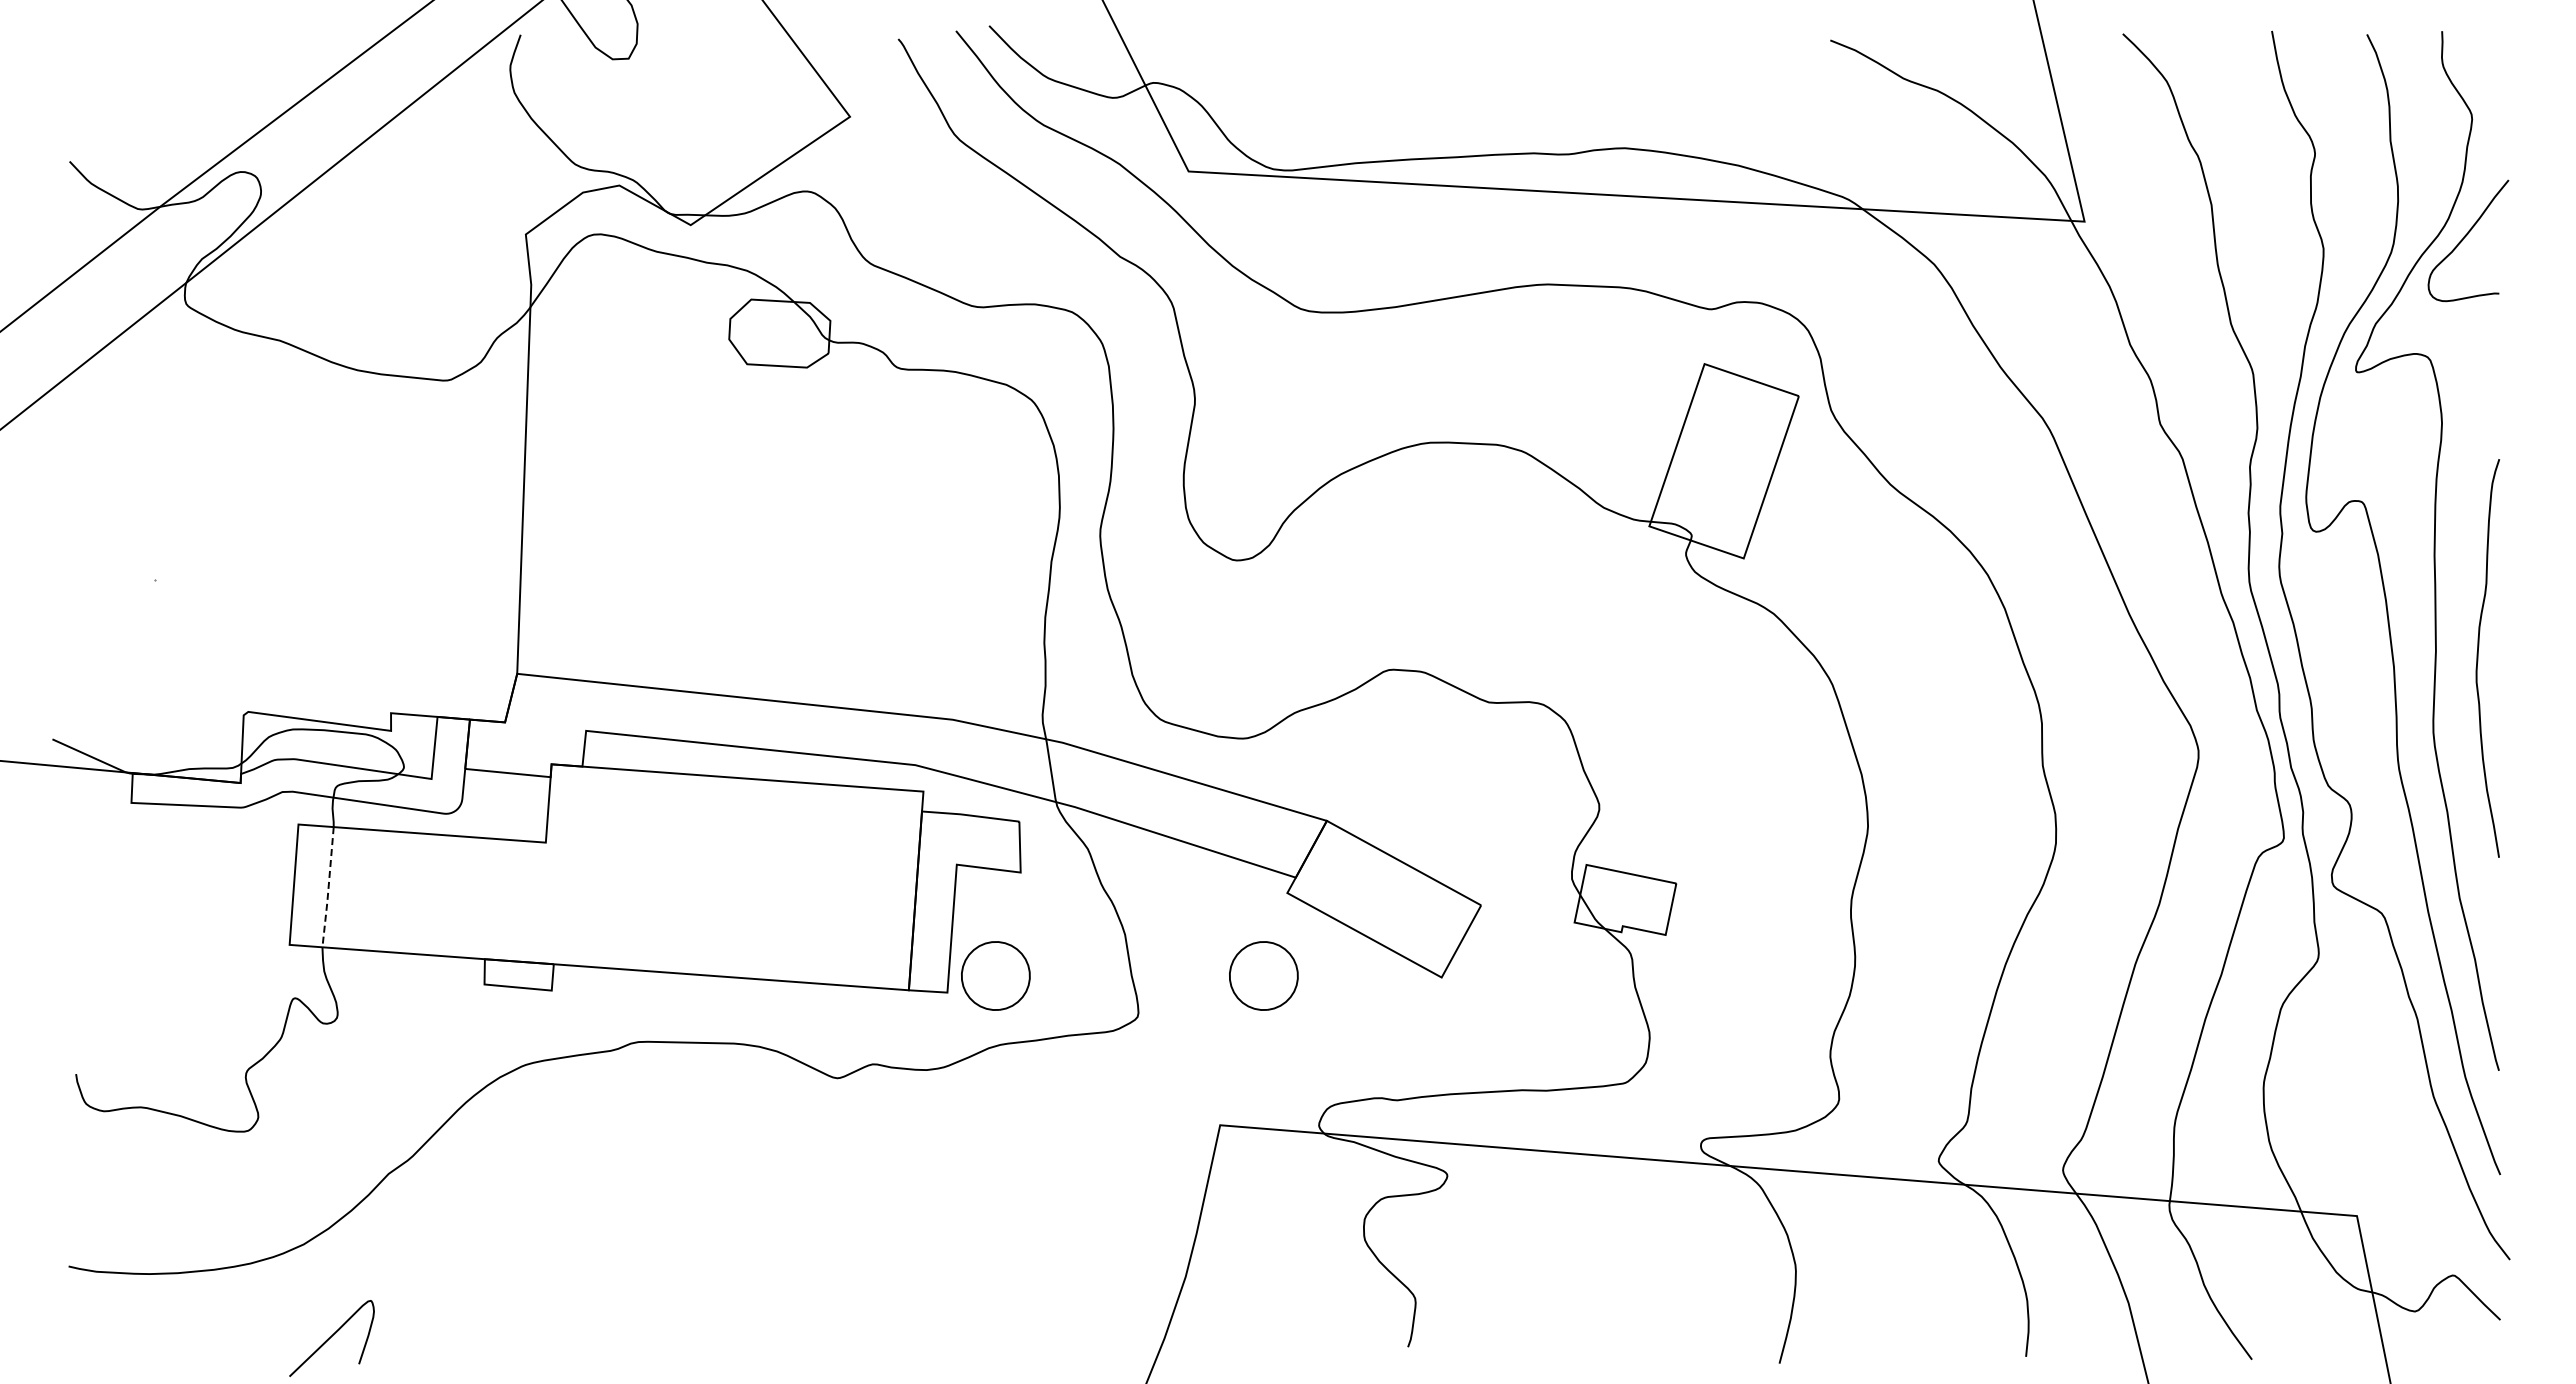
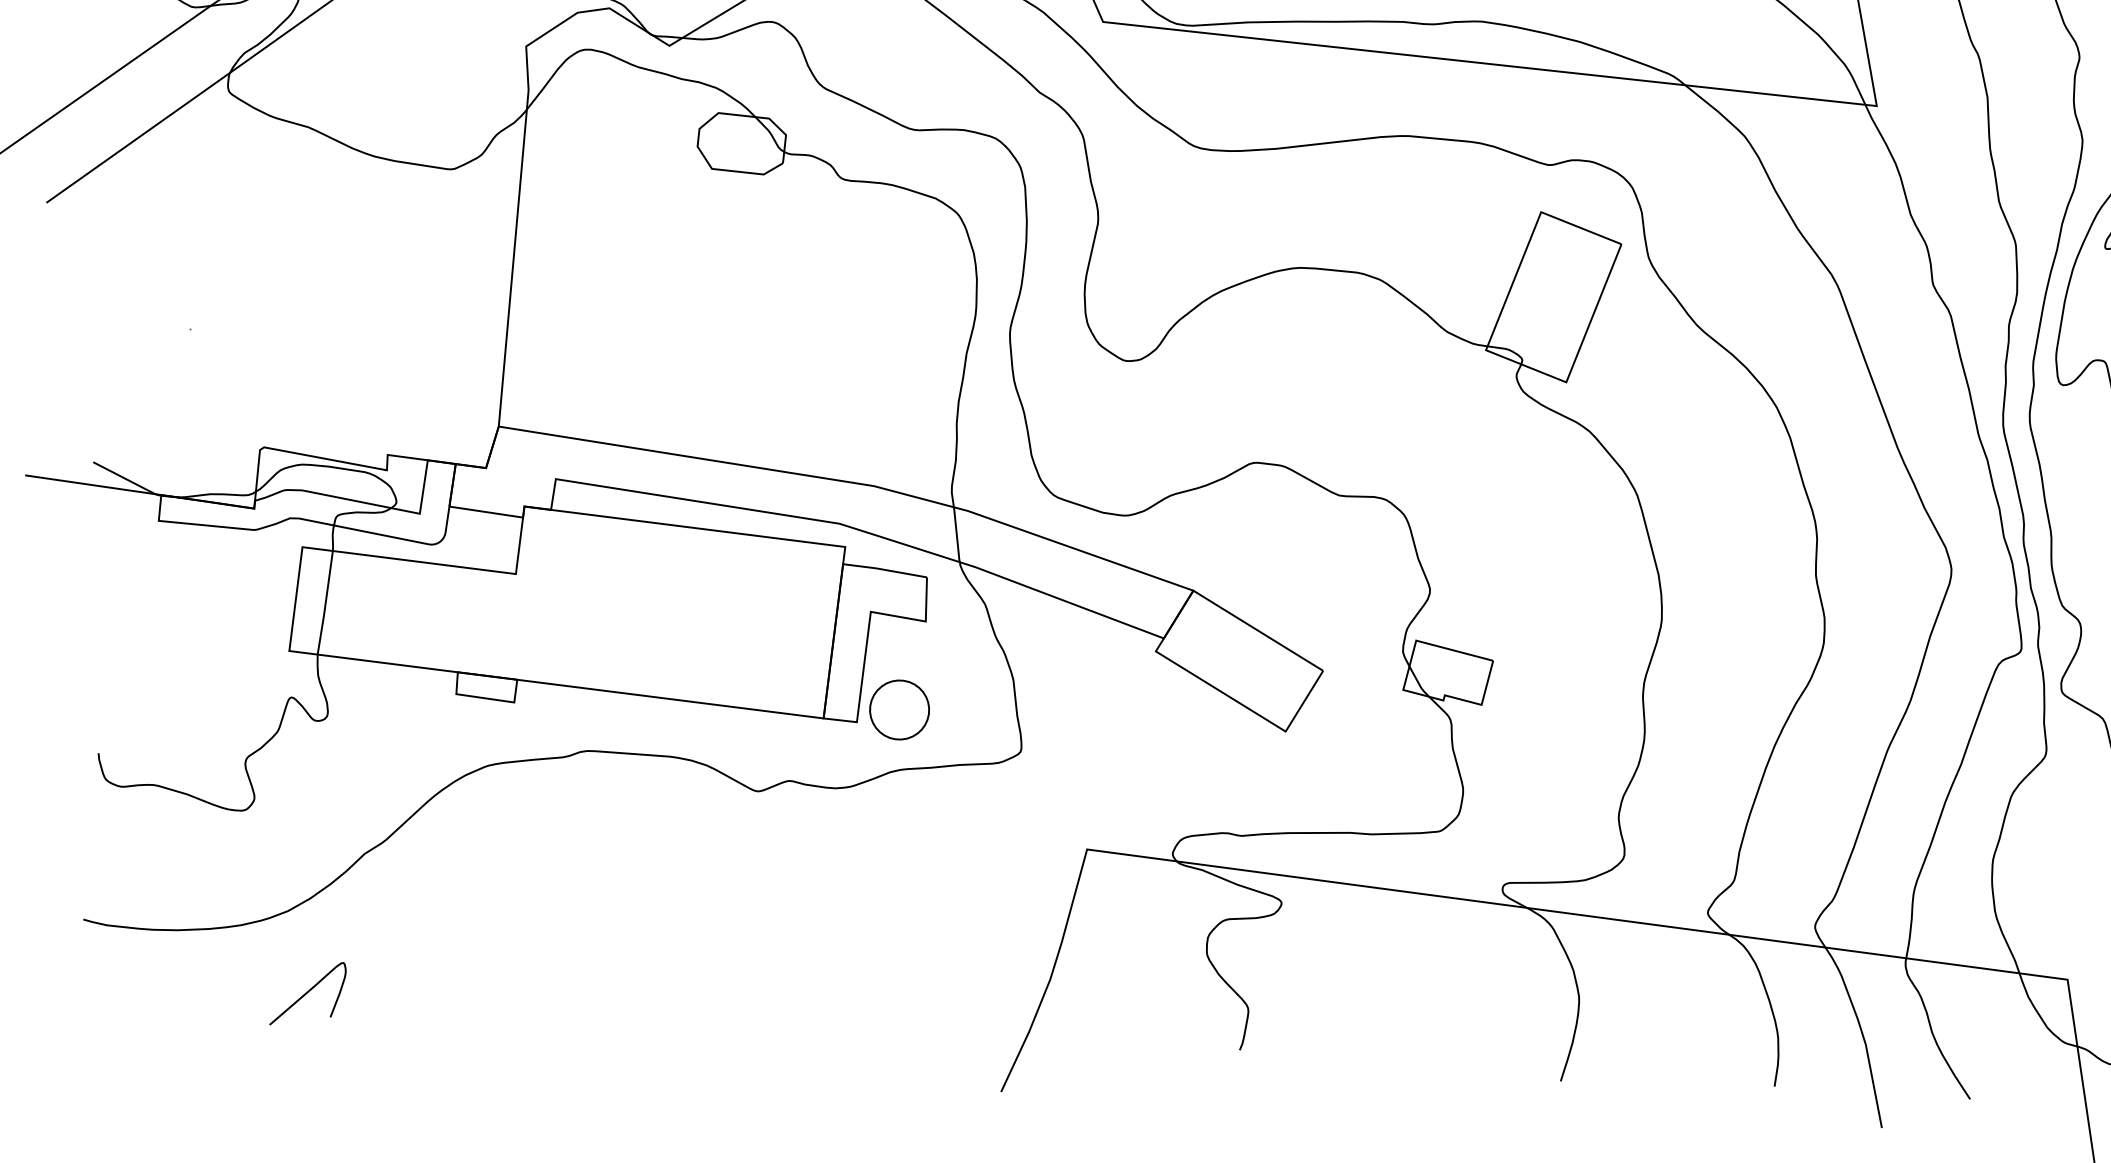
line: (328, 888) -> (325, 603), dashed -> solid
part: (1263, 975) -> (1131, 721), removed

